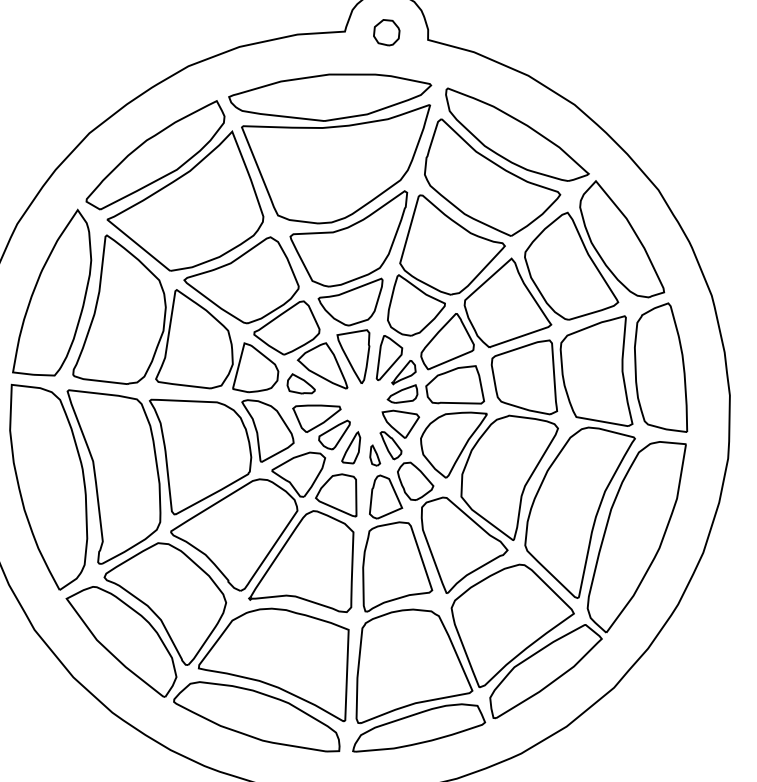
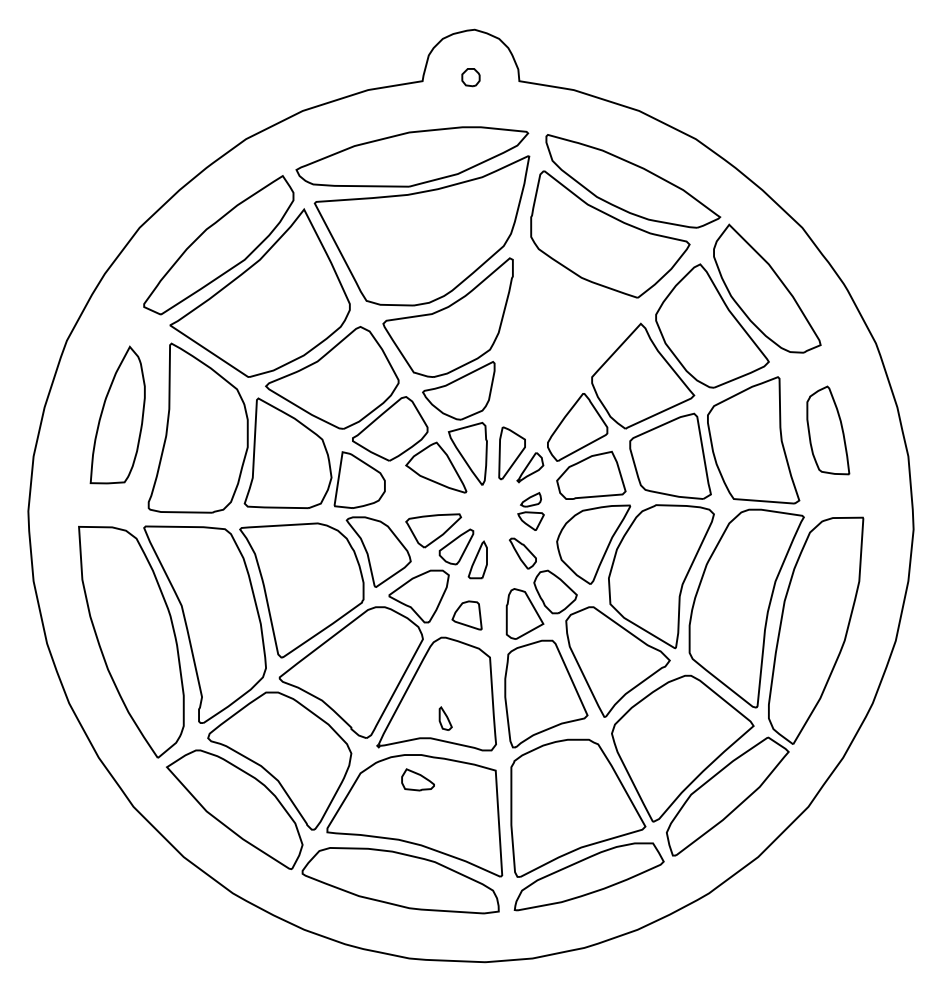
part: (386, 32) -> (470, 77), size x0.6
part: (447, 268) -> (568, 342), removed
part: (54, 291) -> (117, 414), size x0.7
part: (663, 366) -> (828, 430), size x0.6
part: (301, 383) -> (417, 779), moved
part: (400, 410) -> (530, 511), size x0.6
part: (375, 455) -> (445, 718), moved
part: (336, 494) -> (466, 615), size x0.6

